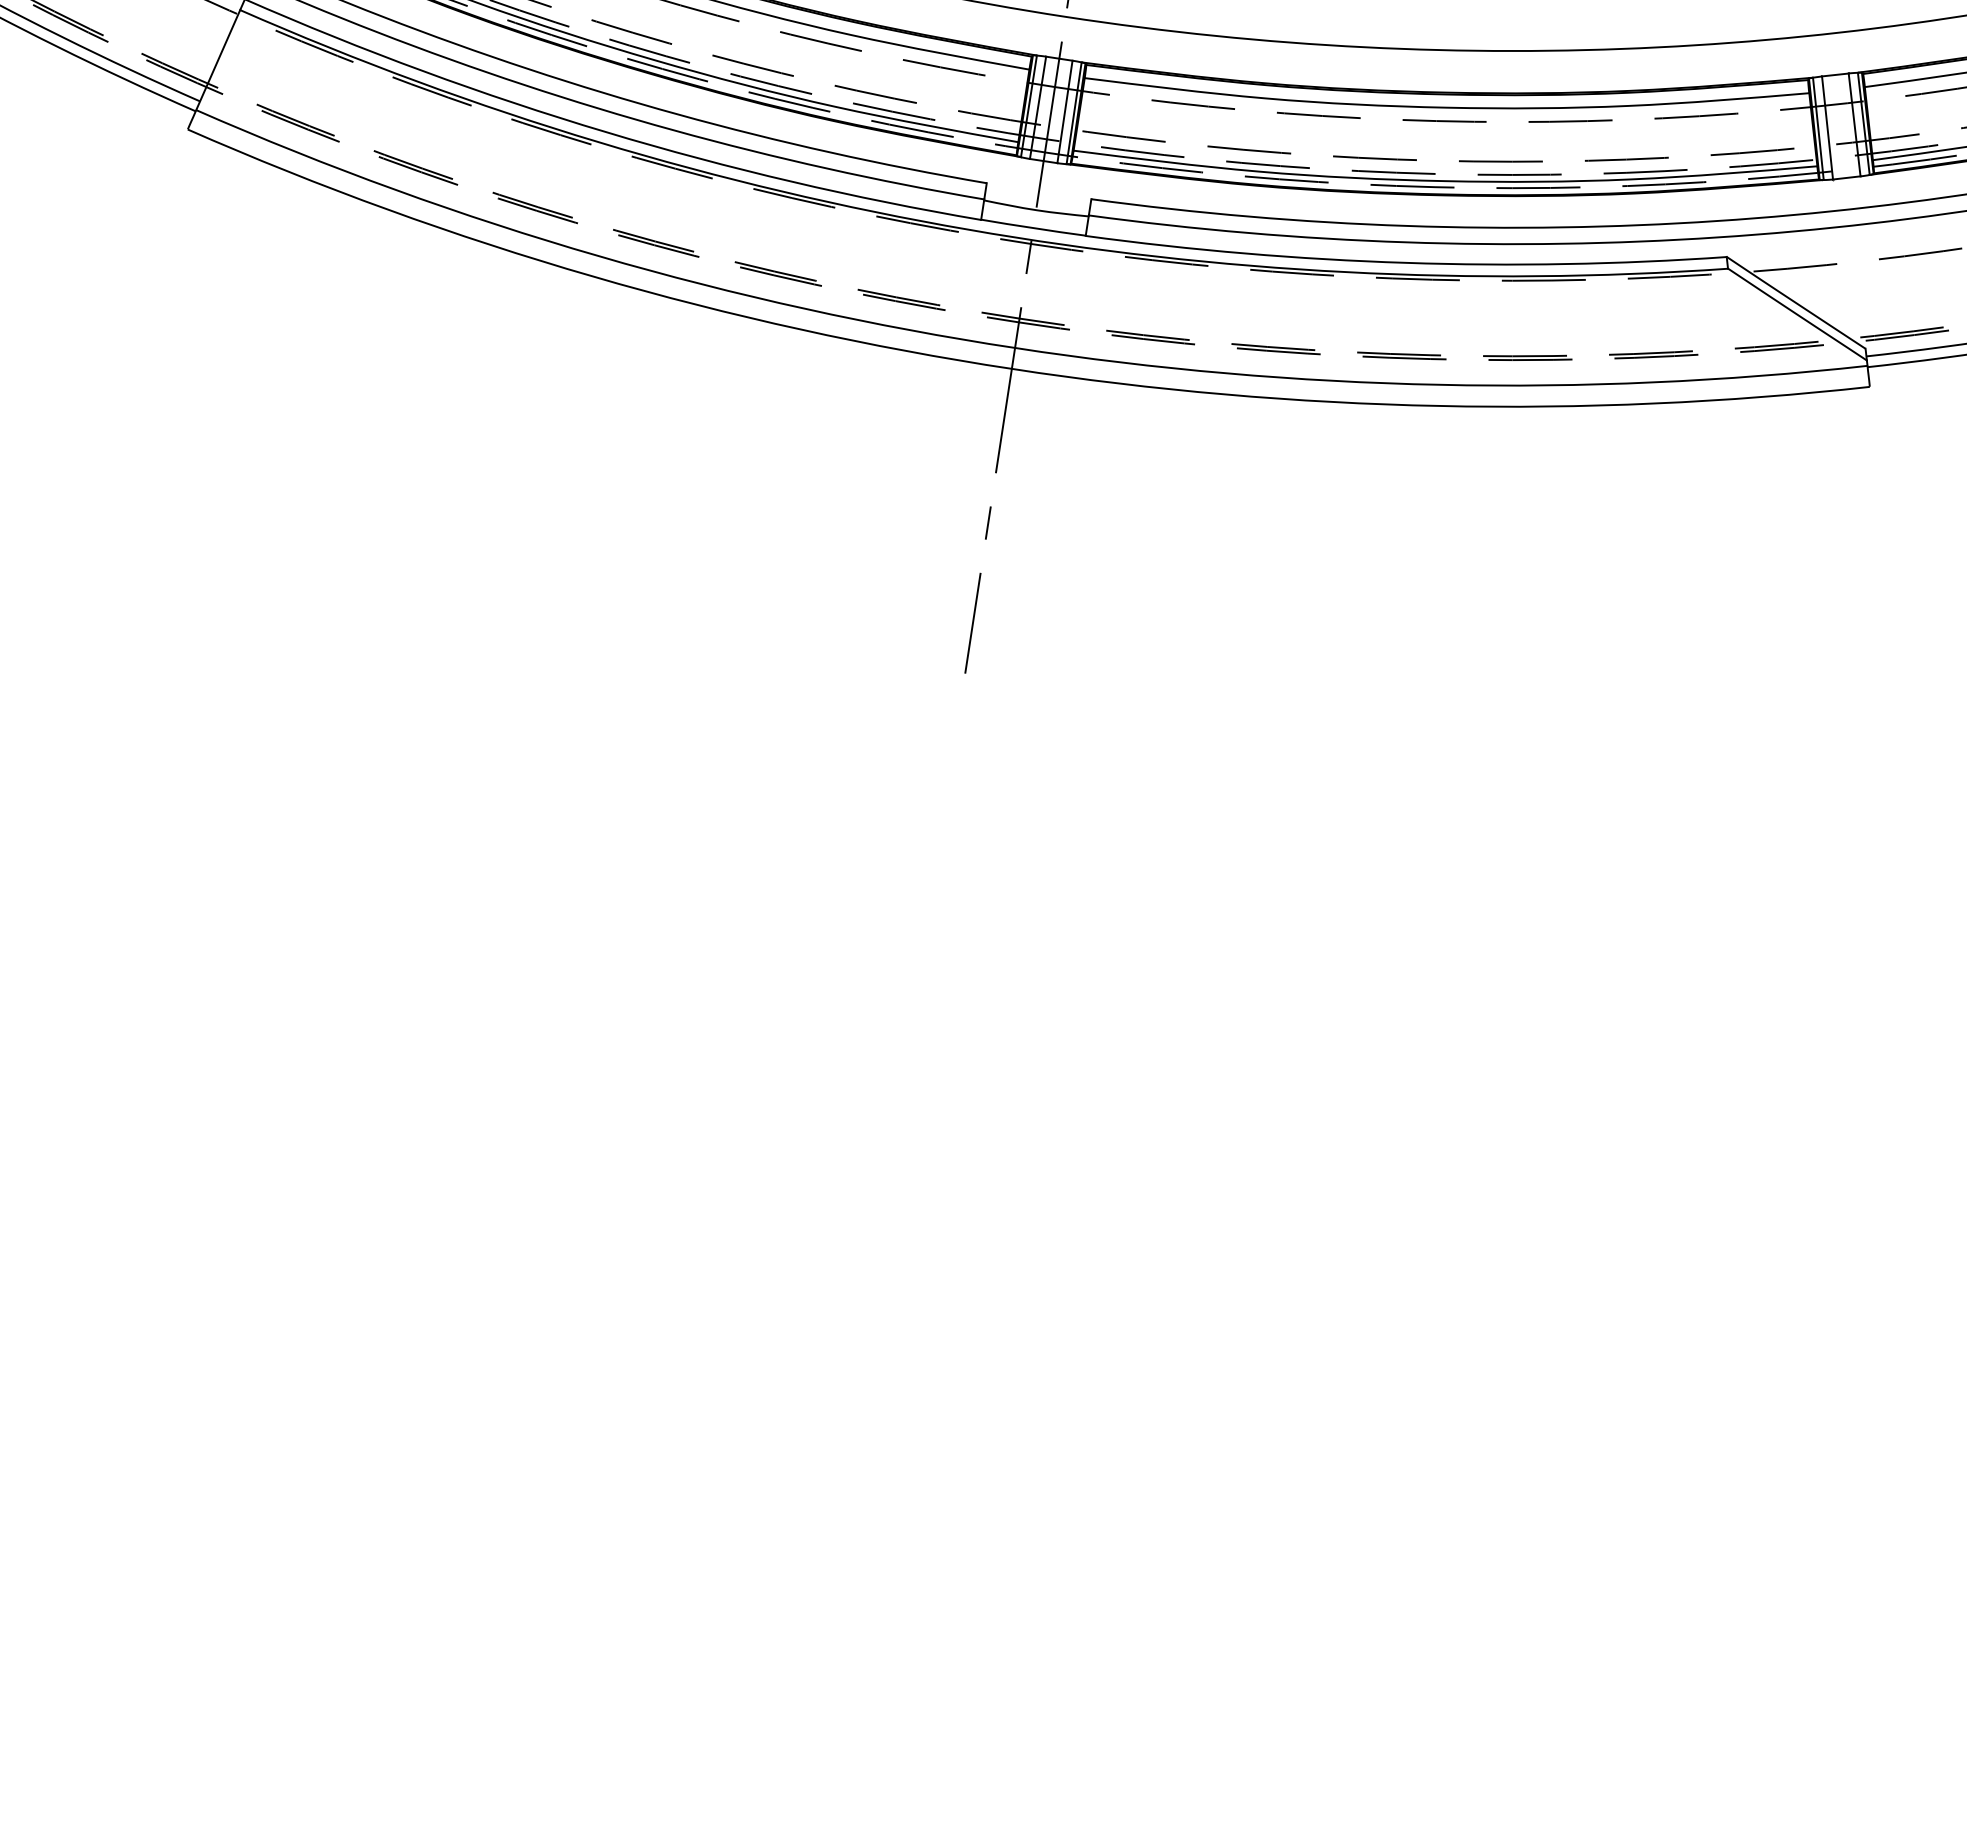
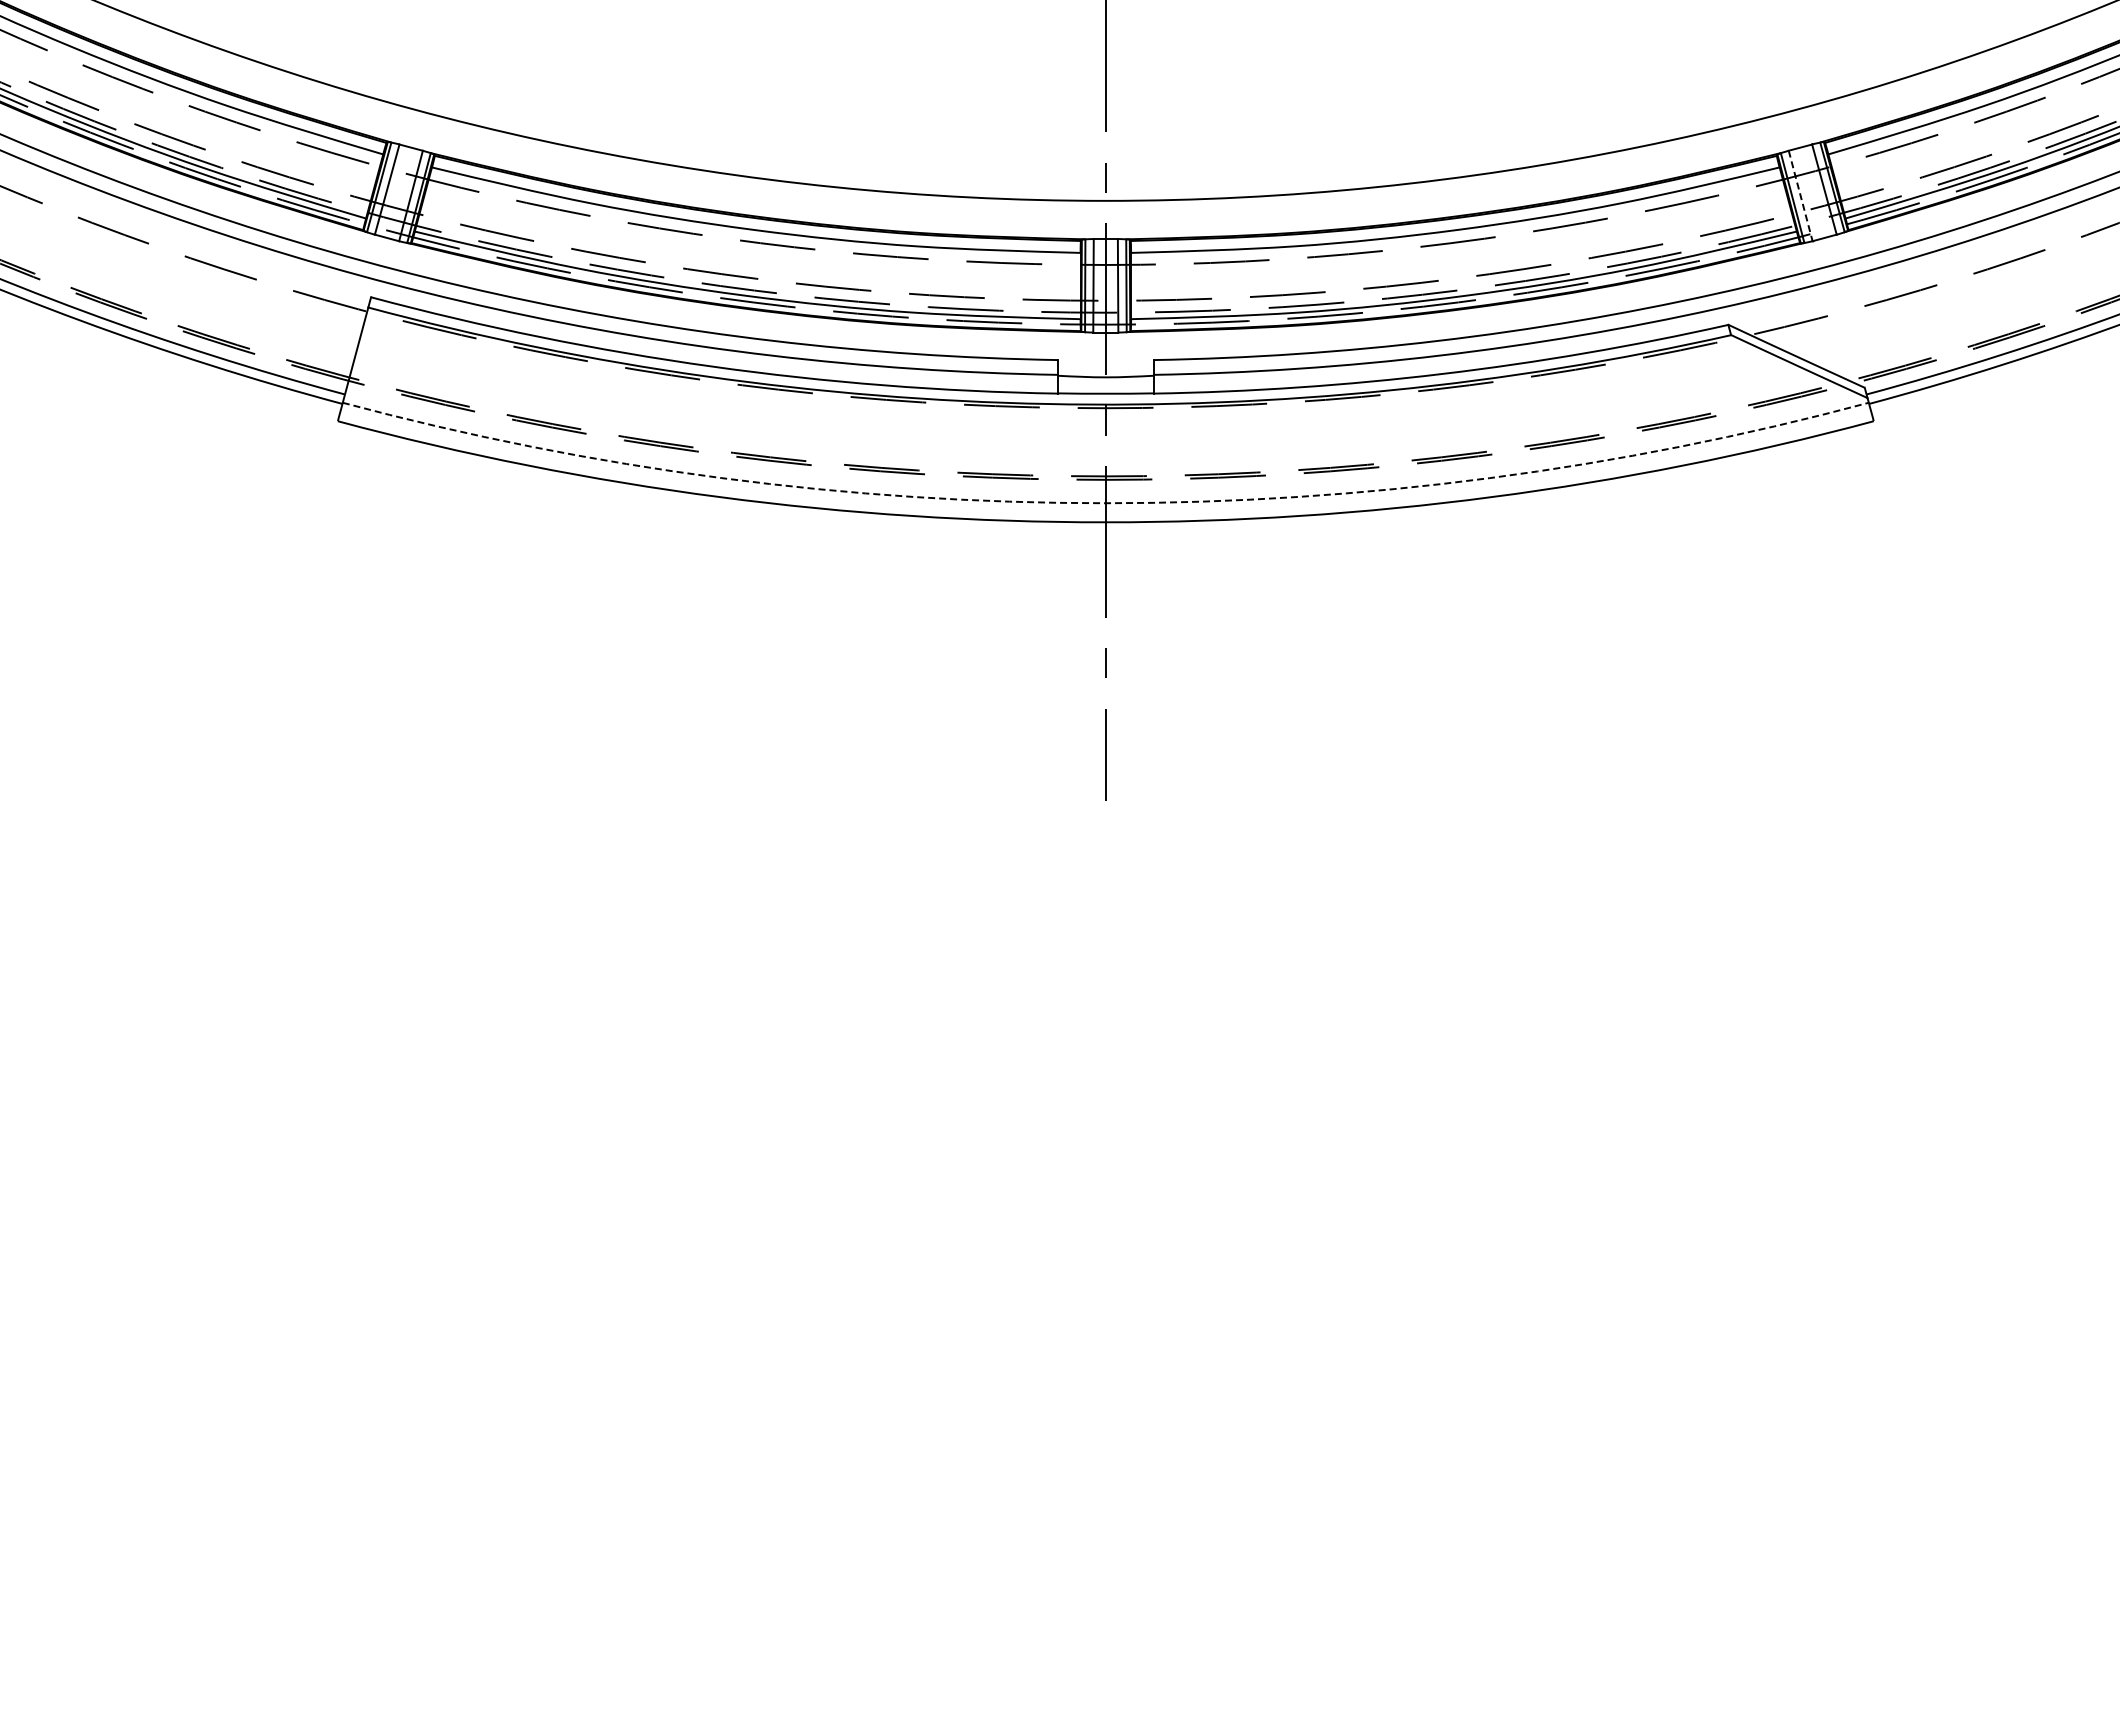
line: (1827, 127) -> (1800, 195), solid -> dashed
arc: (1014, 348) -> (1105, 503), solid -> dashed

